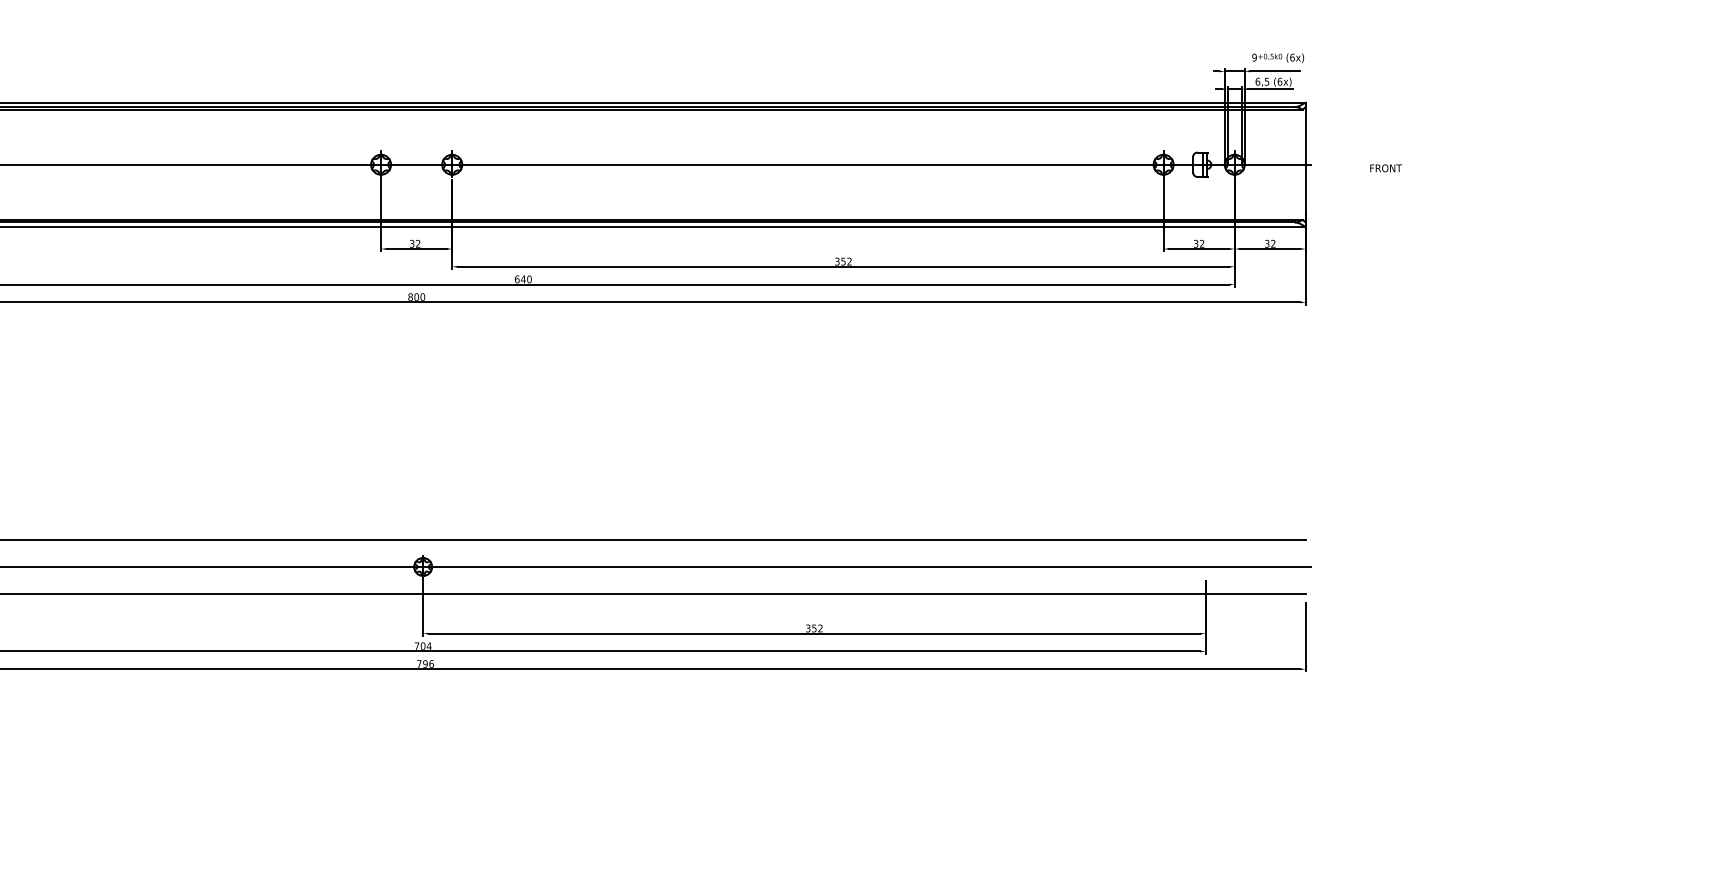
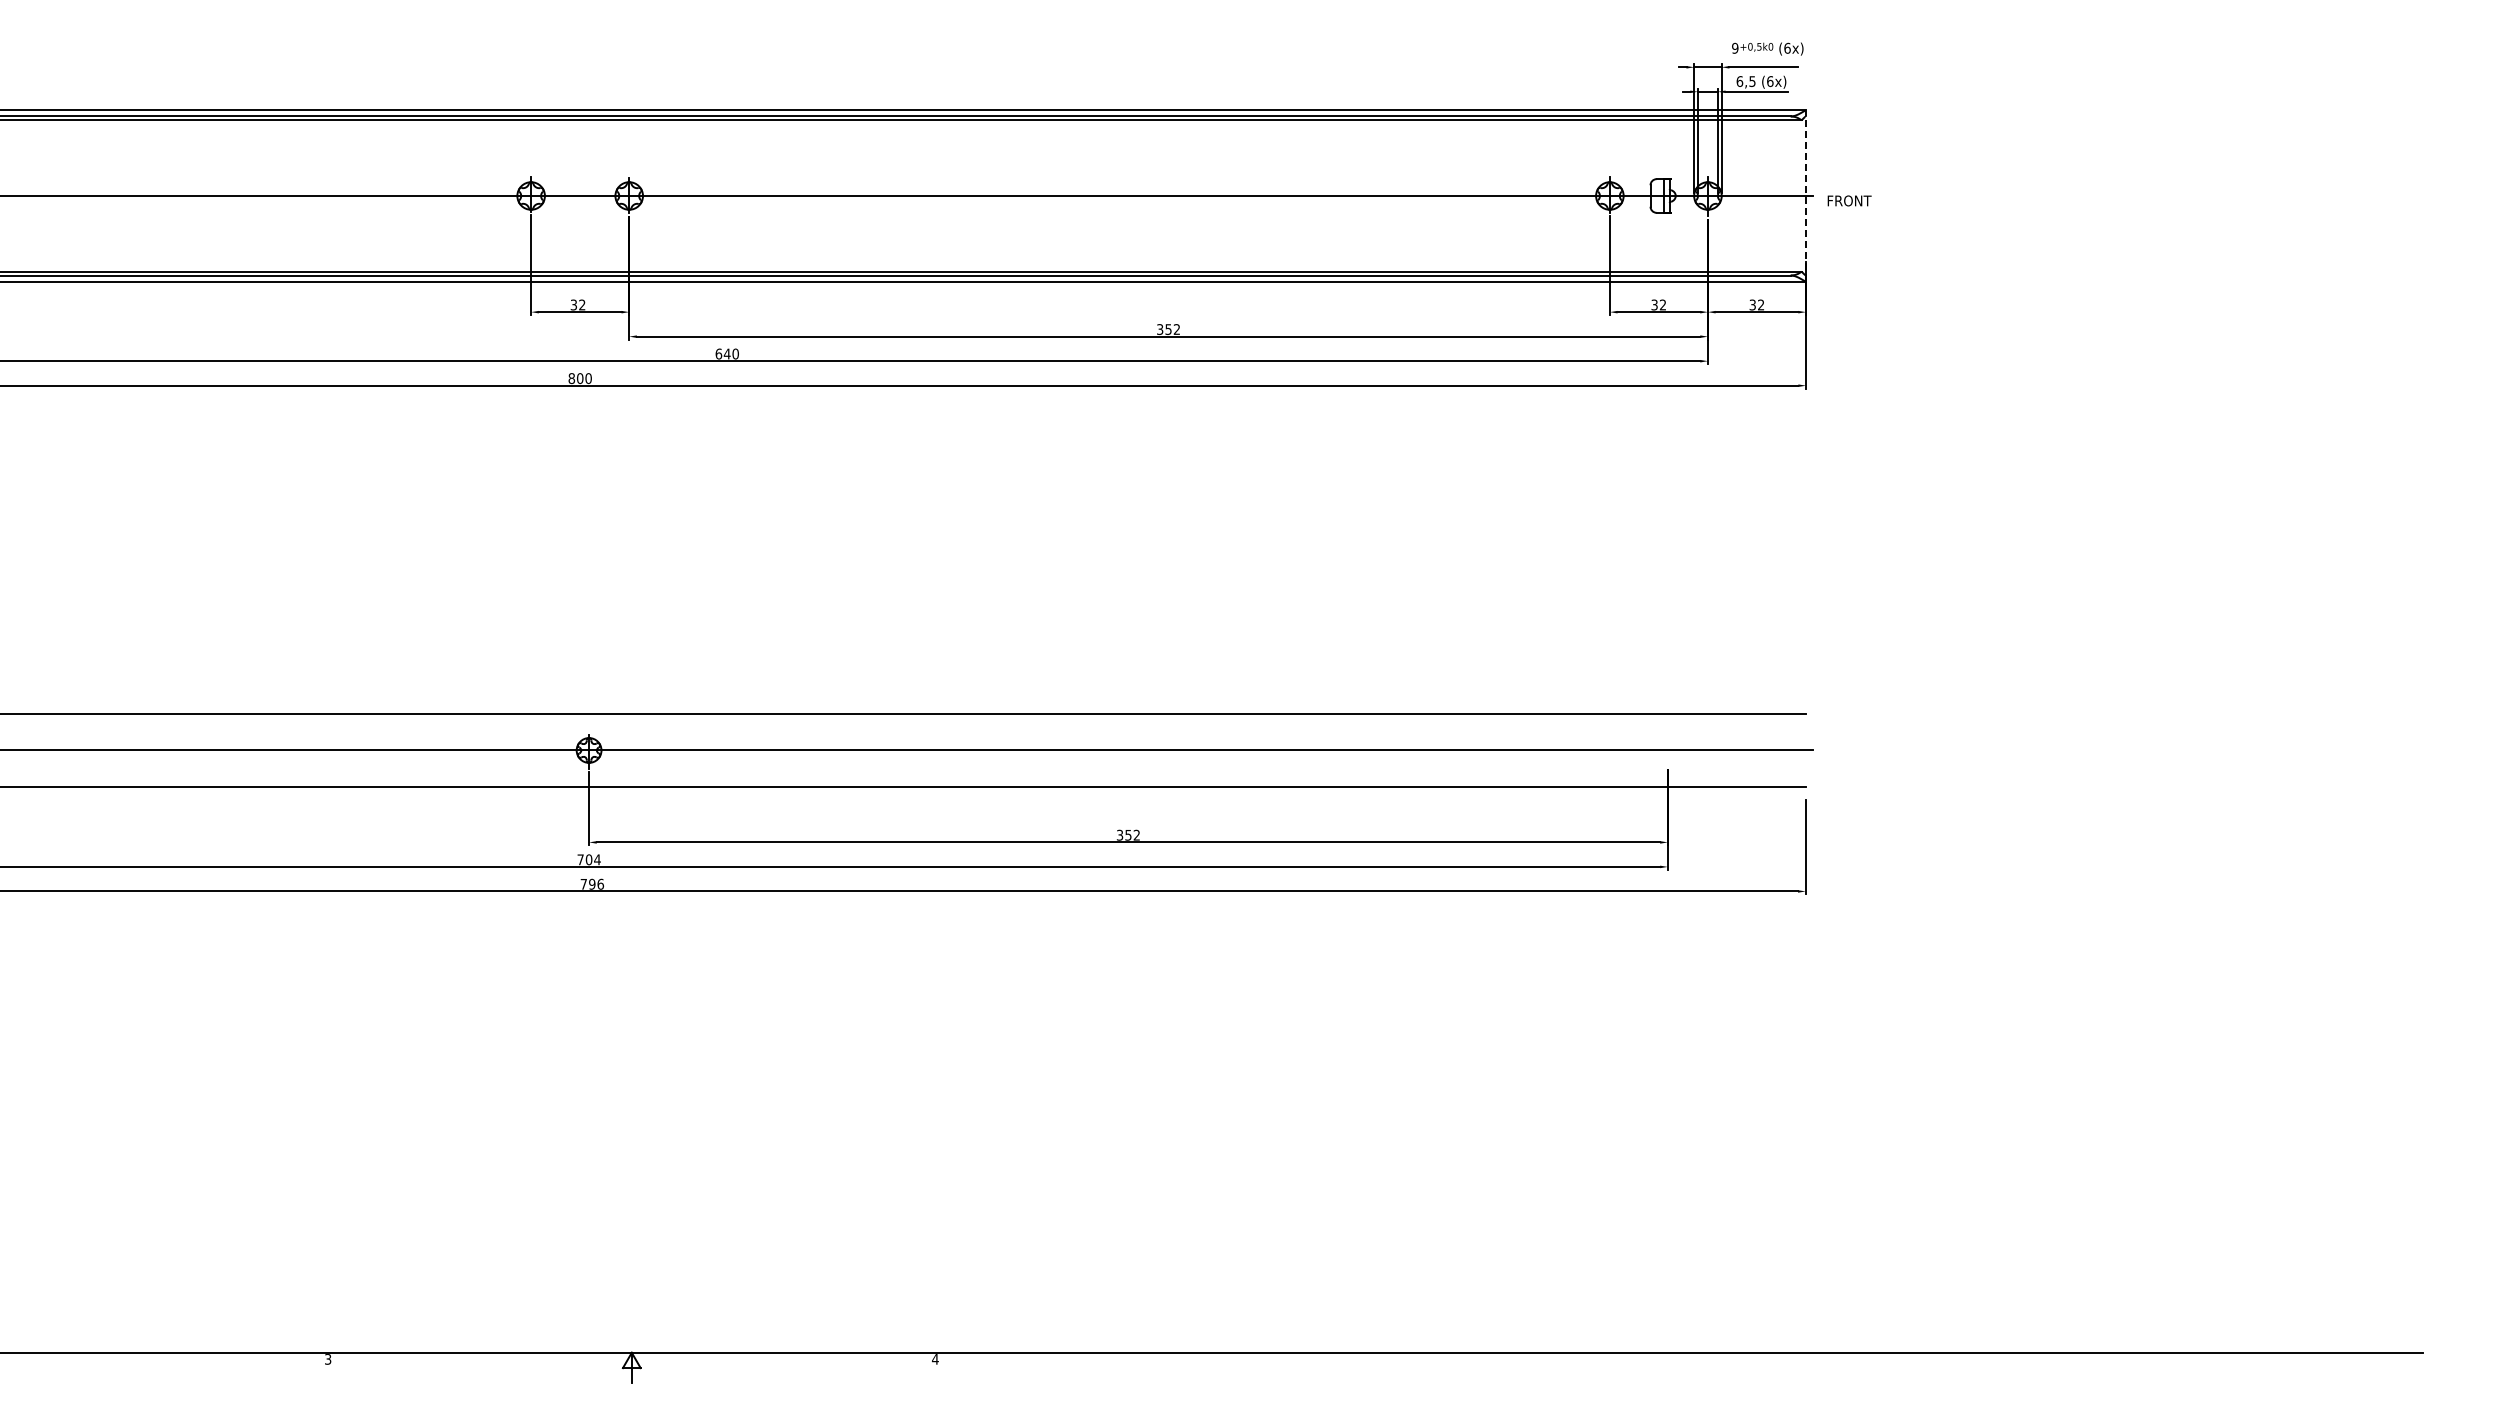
line: (1306, 164) -> (1806, 195), solid -> dashed
text: (1386, 168) -> (1849, 200), moved

